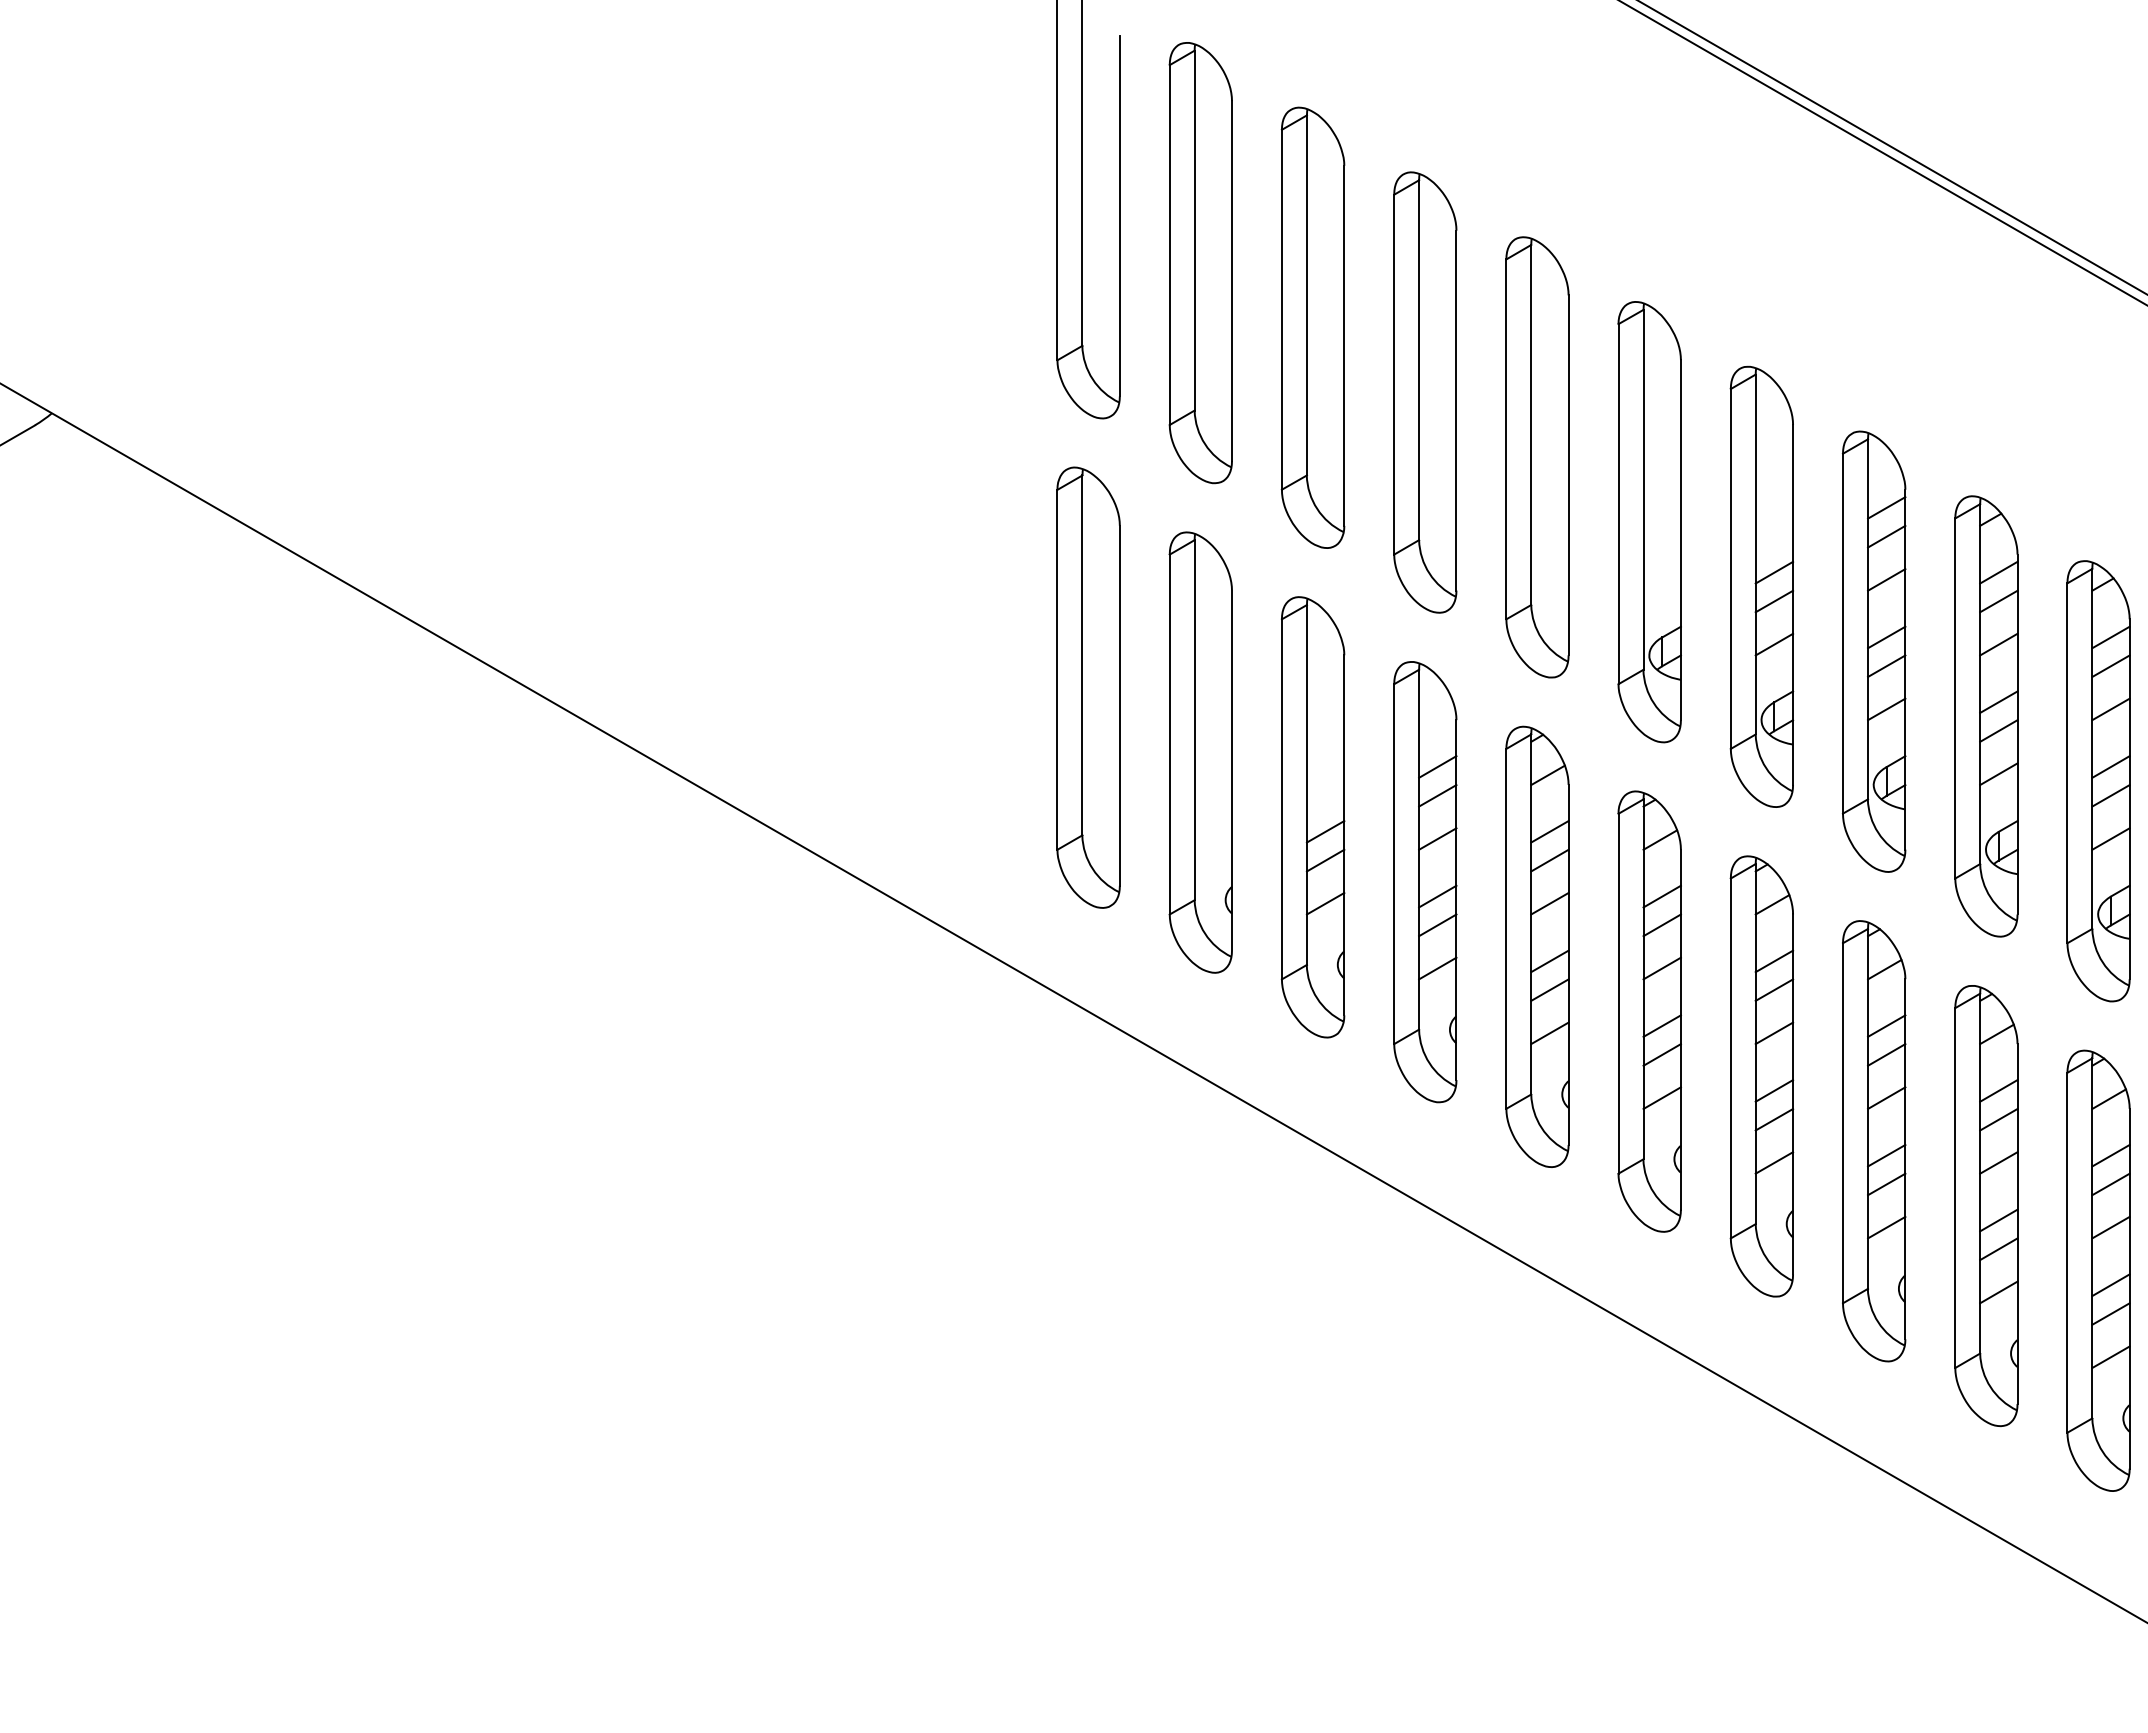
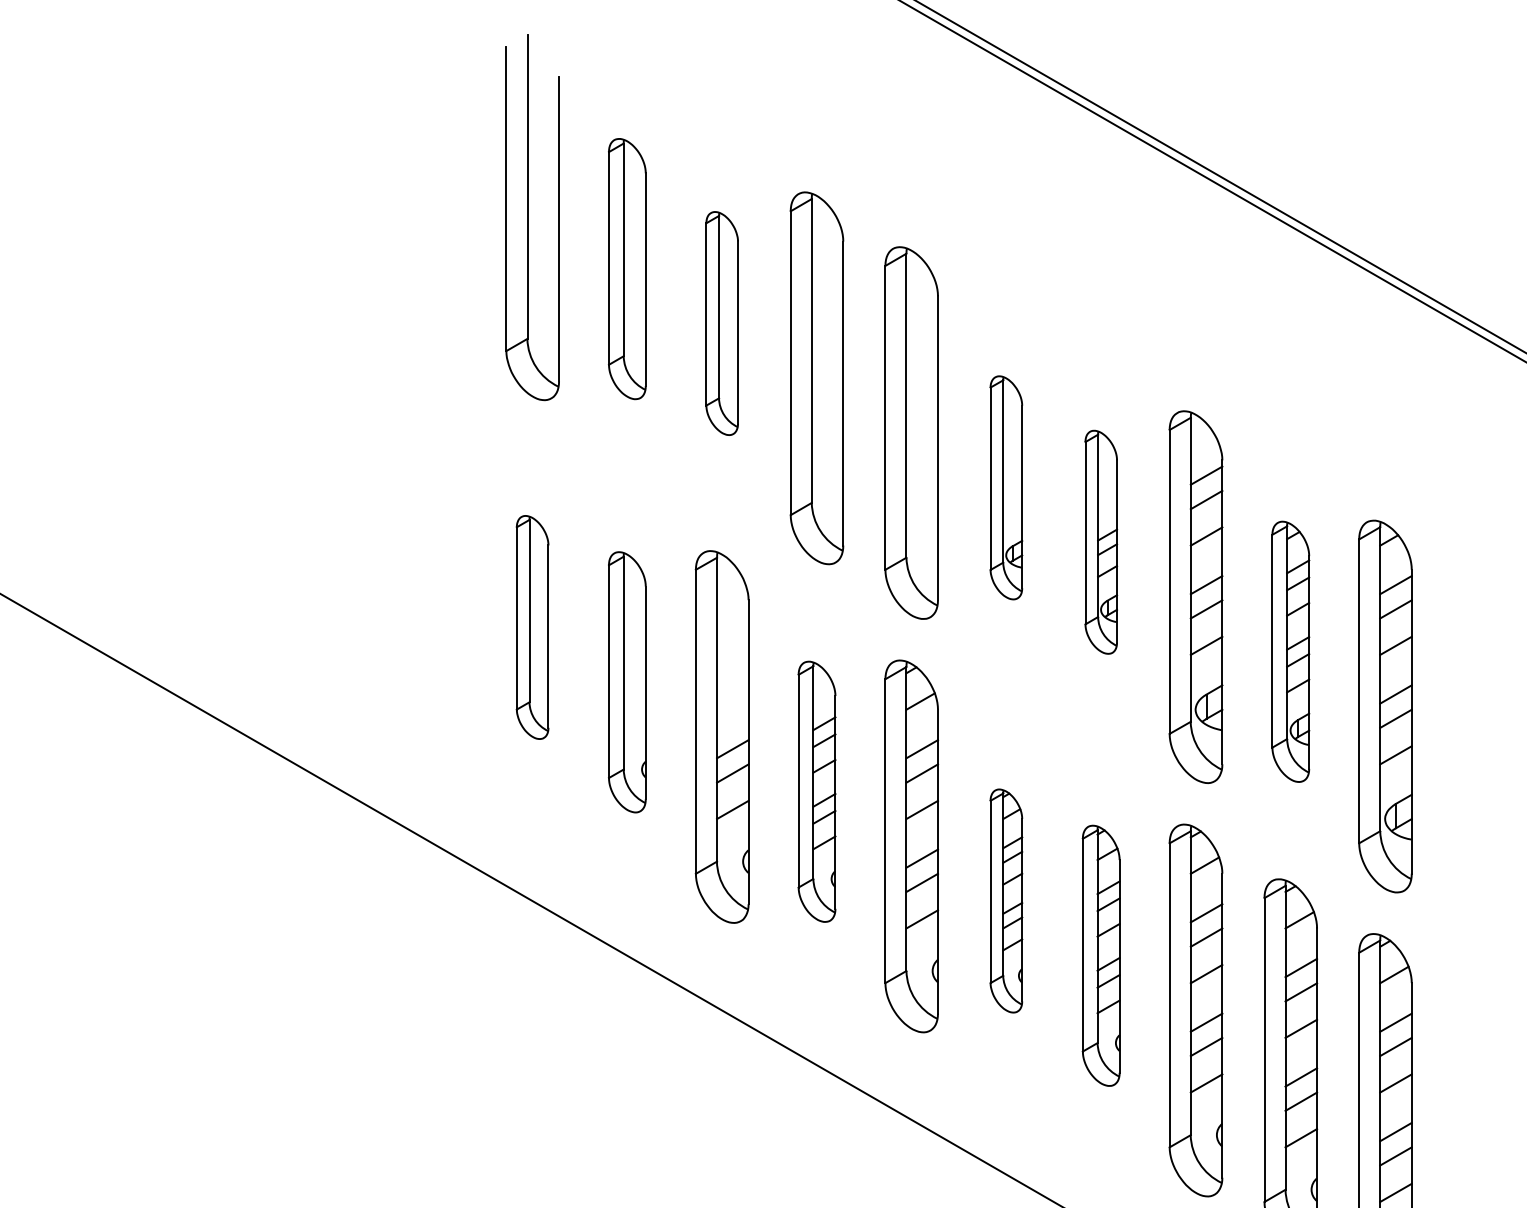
part: (1200, 263) -> (627, 269), size x0.7
part: (1312, 327) -> (721, 323), size x0.6
part: (1649, 522) -> (1006, 488), size x0.6
part: (1761, 586) -> (1100, 542), size x0.6
part: (1088, 687) -> (532, 627), size x0.6
part: (1986, 716) -> (1290, 651), size x0.7
part: (1200, 752) -> (627, 682), size x0.7
part: (1425, 882) -> (817, 792), size x0.7
part: (1649, 1011) -> (1006, 900), size x0.6
part: (1761, 1076) -> (1100, 955), size x0.7

